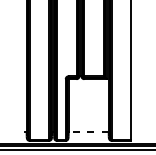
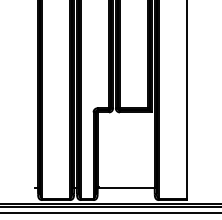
line: (88, 131) -> (126, 187), dashed -> solid

